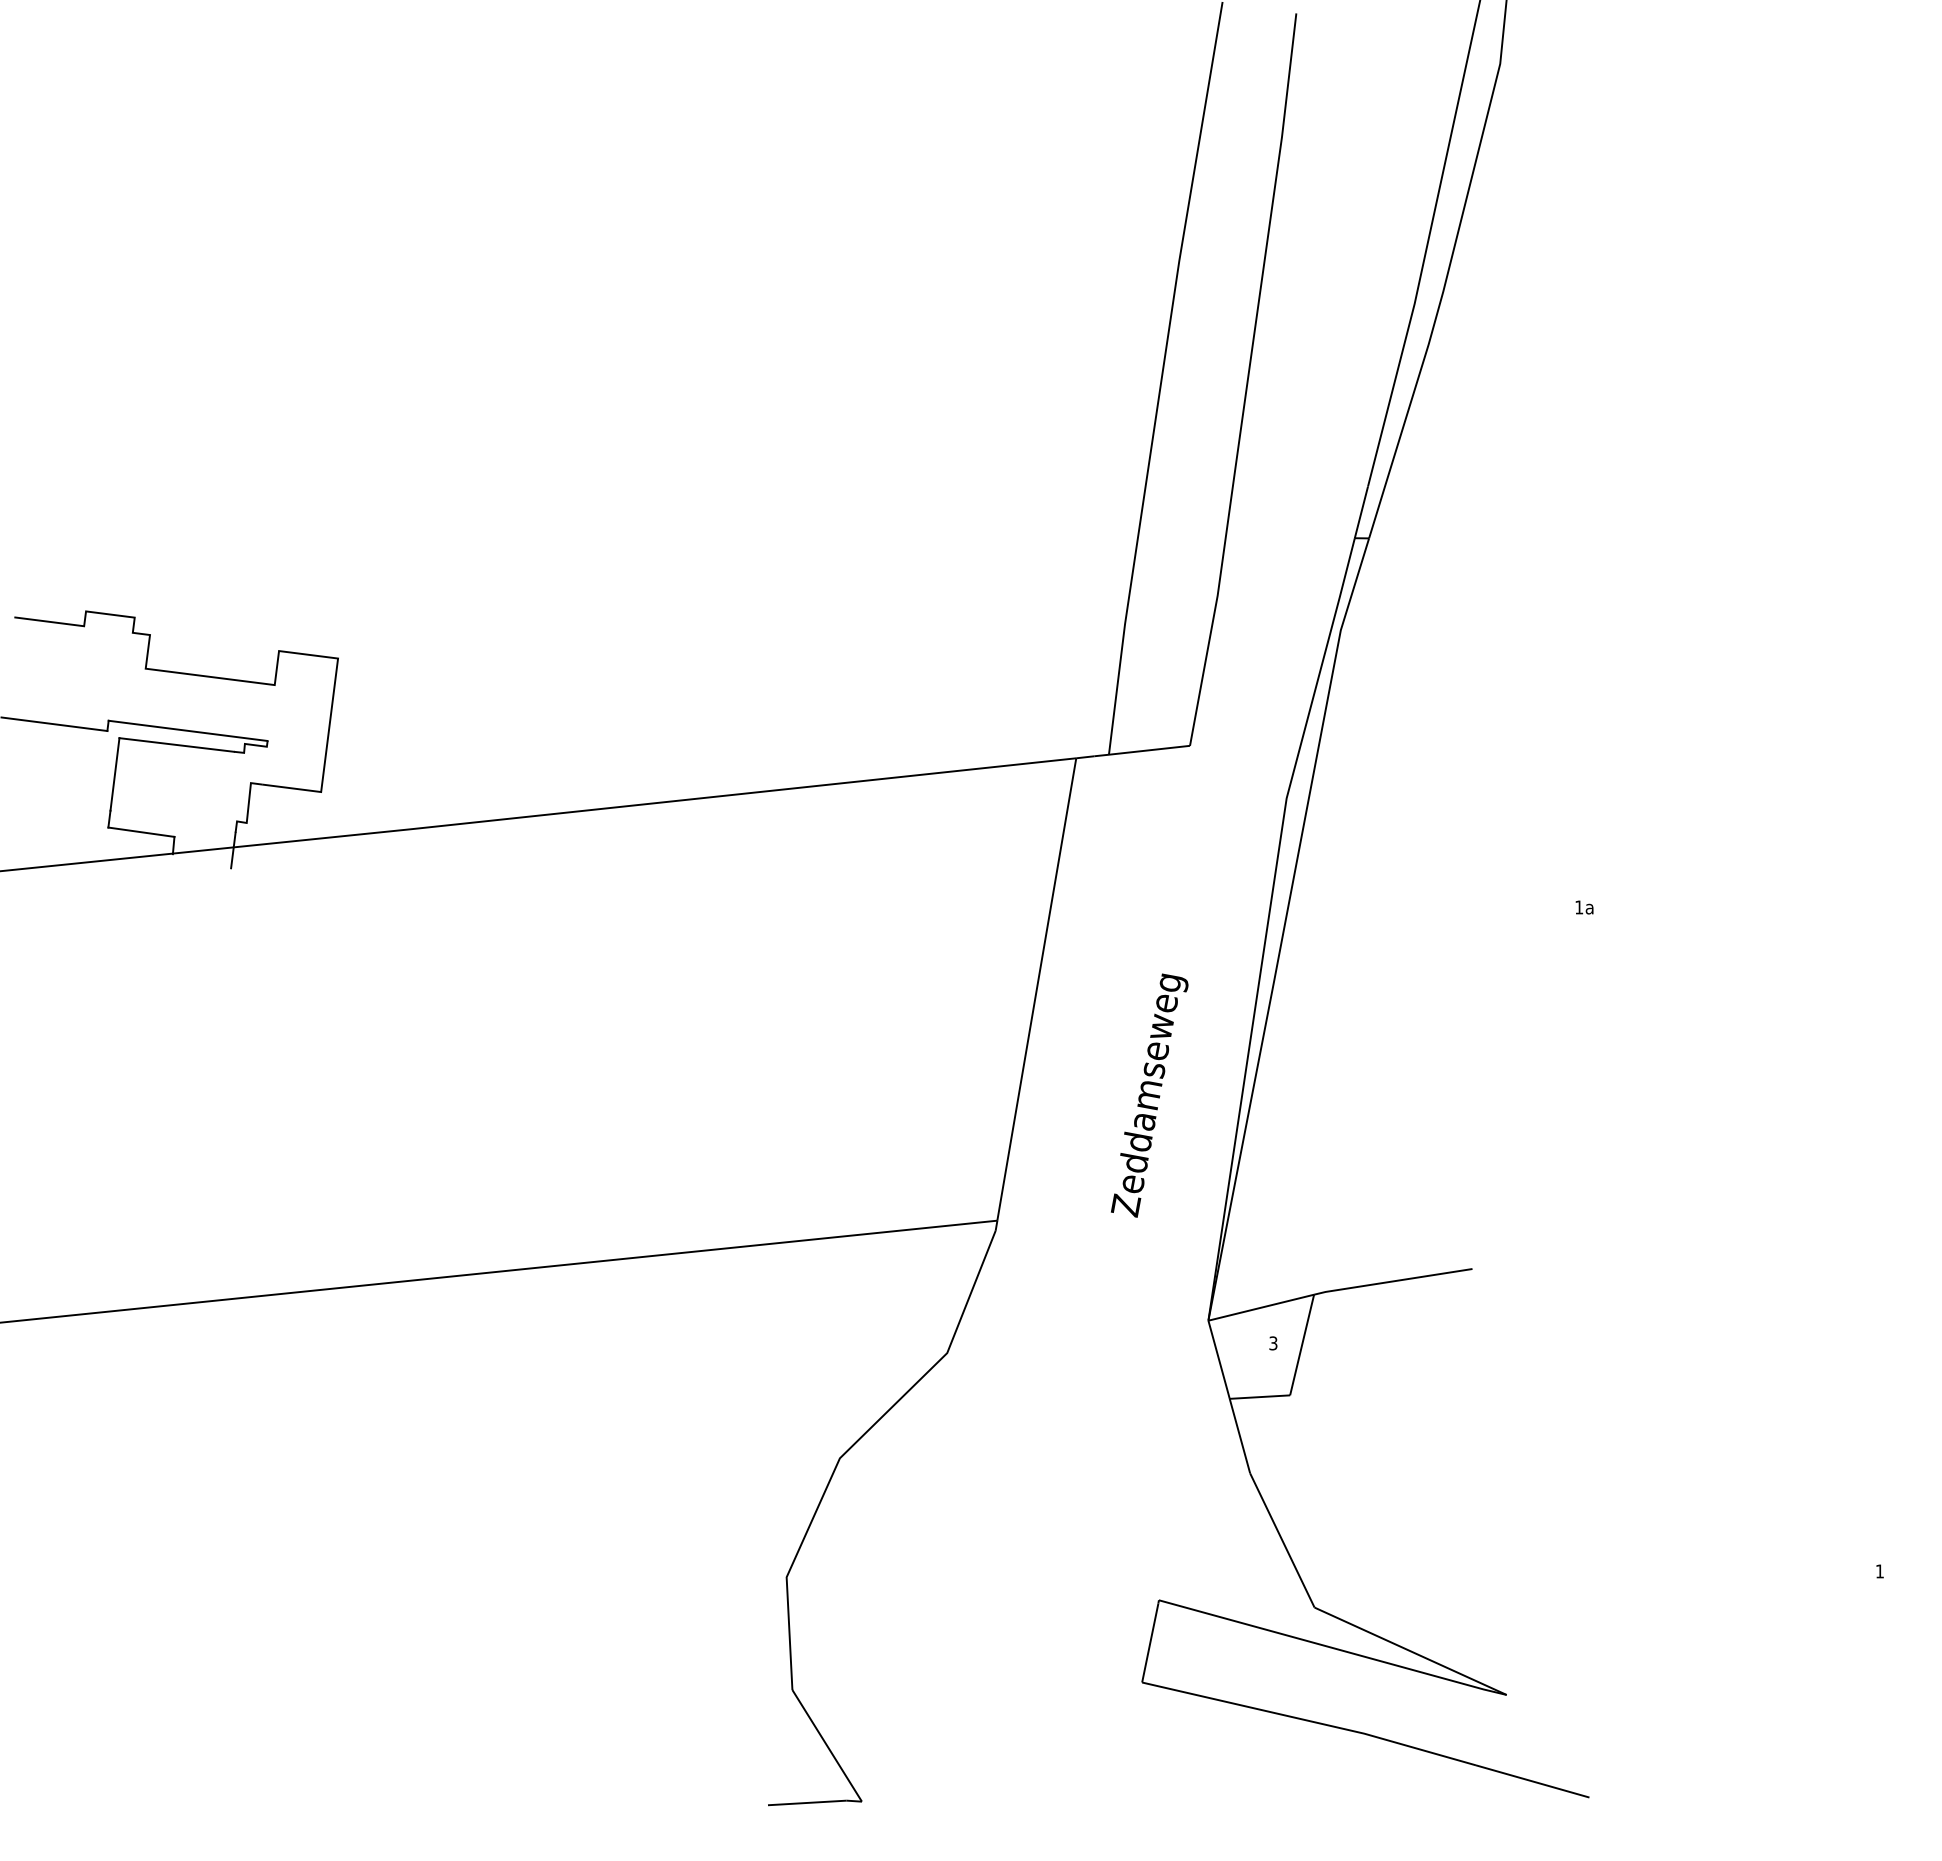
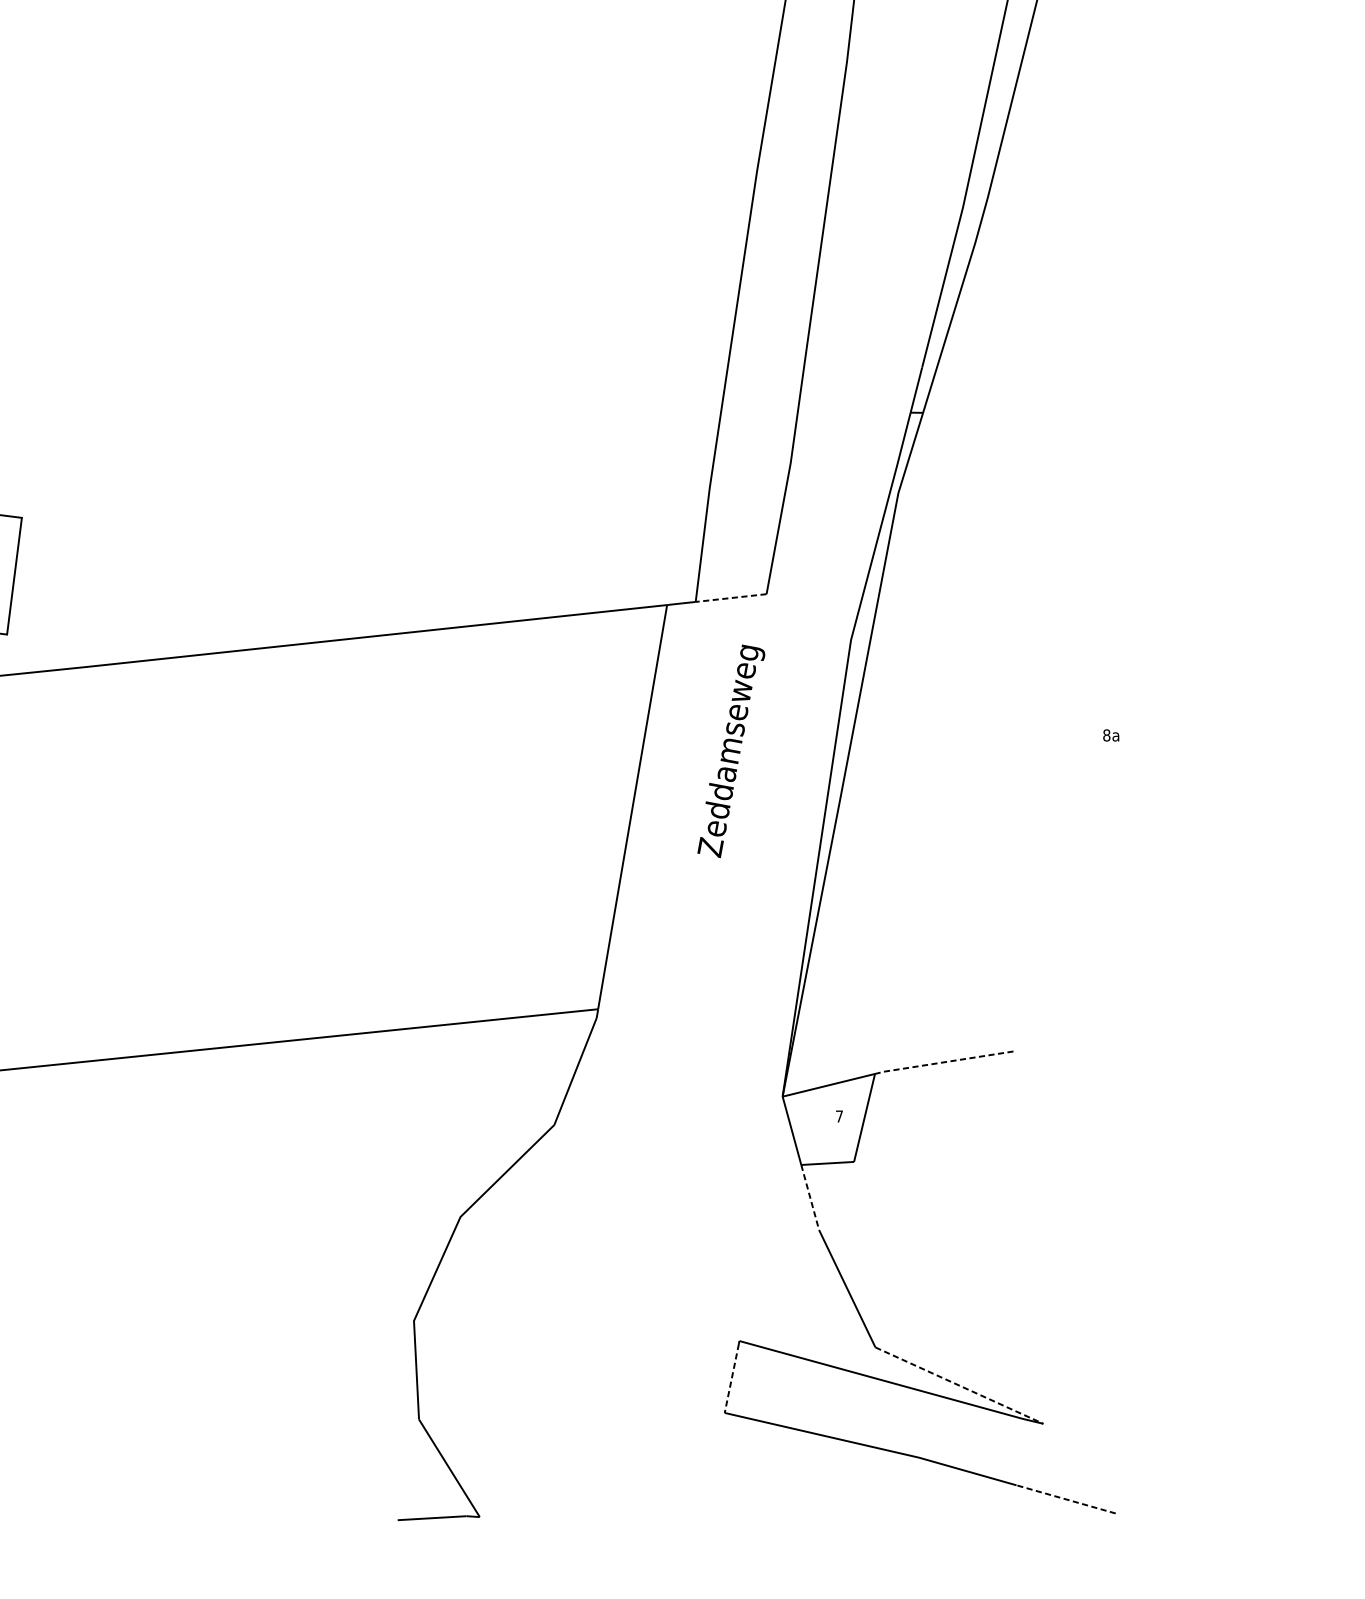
line: (1149, 750) -> (731, 598), solid -> dashed
text: (1579, 907) -> (1107, 735), 1a -> 8a
text: (1149, 1095) -> (731, 751), moved
line: (1392, 1281) -> (943, 1062), solid -> dashed
text: (1273, 1343) -> (839, 1116), 3 -> 7
line: (1239, 1436) -> (809, 1197), solid -> dashed
line: (1150, 1643) -> (732, 1378), solid -> dashed
line: (1410, 1651) -> (959, 1385), solid -> dashed
line: (1532, 1781) -> (1065, 1499), solid -> dashed

